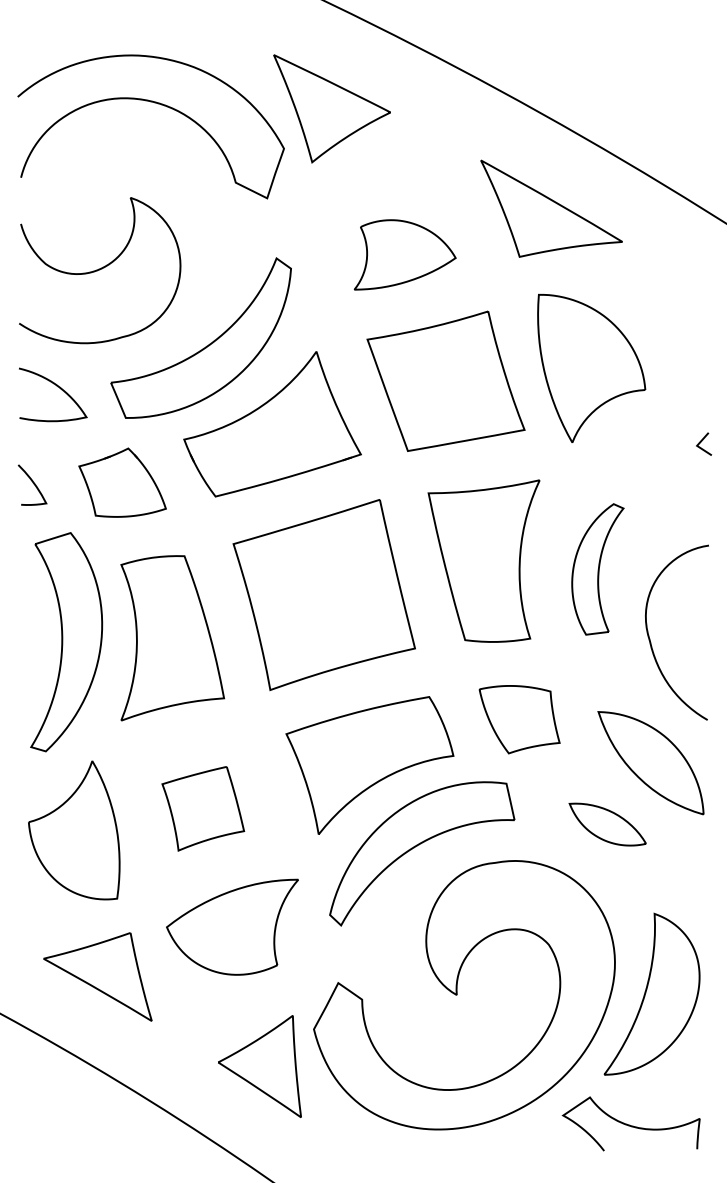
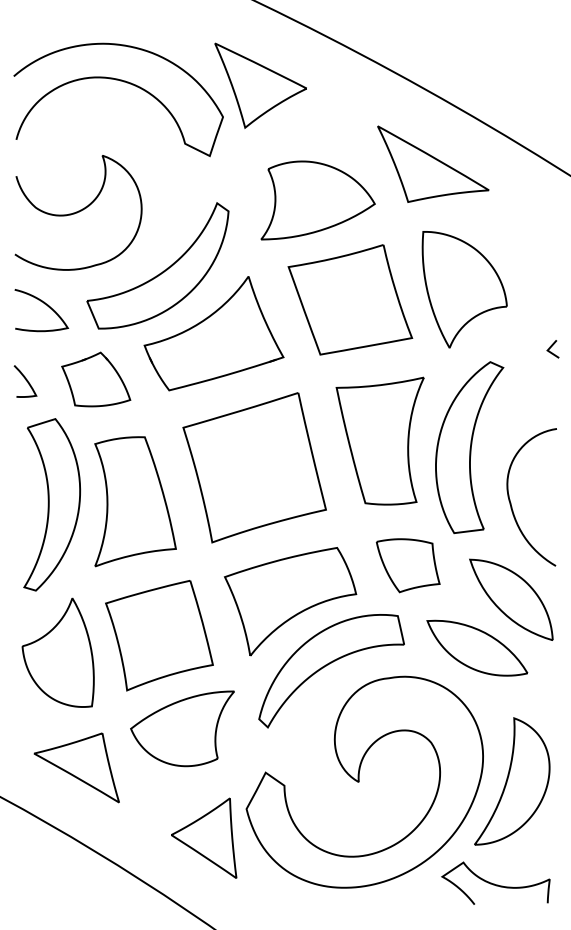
part: (405, 254) -> (318, 200), size x1.43
part: (597, 569) -> (469, 447), size x1.67
part: (203, 808) -> (159, 635), size x1.67
part: (607, 824) -> (477, 648), size x1.67

